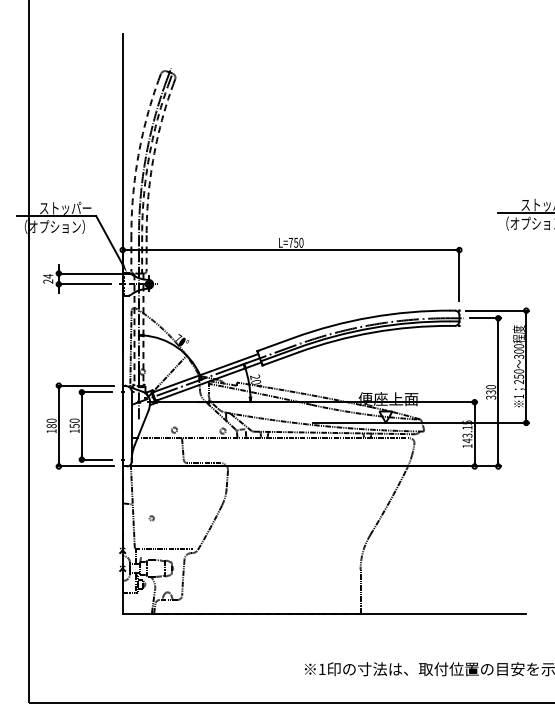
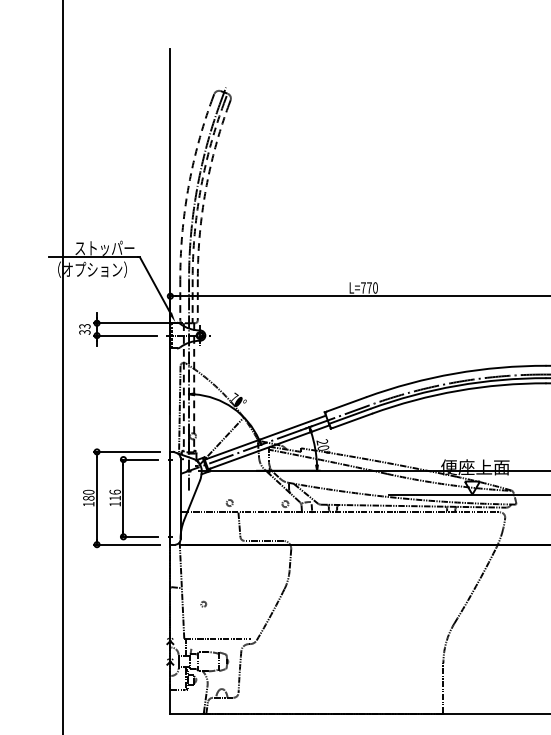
text: (296, 242) -> (369, 287), L=750 -> L=770
text: (48, 278) -> (85, 328), 24 -> 33
text: (74, 423) -> (115, 495), 150 -> 116

